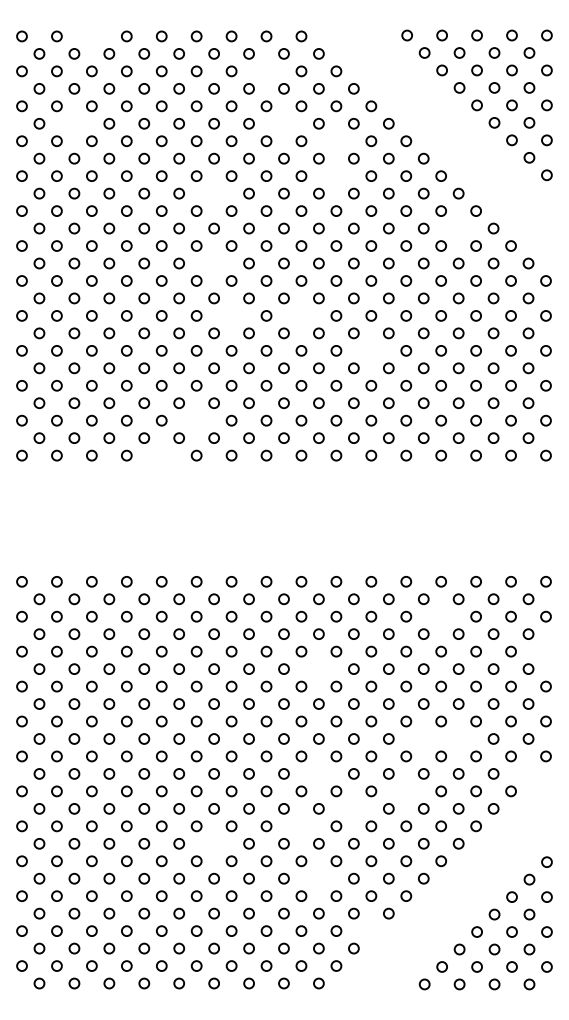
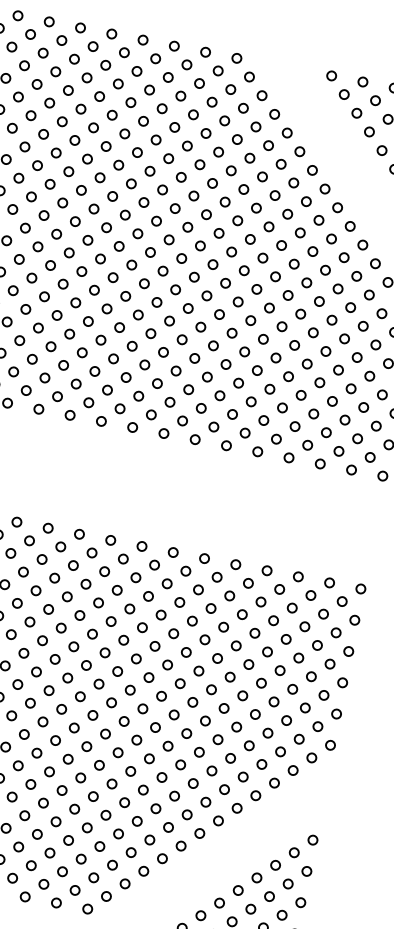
circle: (91, 36) -> (48, 21), added
circle: (266, 71) -> (199, 83), added
circle: (74, 123) -> (18, 96), added
circle: (283, 123) -> (205, 133), added
circle: (336, 141) -> (249, 158), added
circle: (336, 175) -> (244, 188), added
circle: (213, 193) -> (130, 183), added
circle: (458, 228) -> (344, 257), added
circle: (213, 263) -> (118, 246), added
circle: (231, 315) -> (125, 295), added
circle: (301, 315) -> (188, 308), added
circle: (371, 350) -> (244, 351), added
circle: (196, 420) -> (76, 383), added
circle: (161, 455) -> (38, 409), added
circle: (440, 616) -> (260, 601), added
circle: (545, 651) -> (348, 651), added
circle: (318, 668) -> (142, 627), added
circle: (423, 738) -> (223, 707), added
circle: (458, 738) -> (255, 714), added
circle: (318, 773) -> (123, 721), added
circle: (528, 773) -> (311, 757), added
circle: (406, 791) -> (199, 752), added
circle: (353, 808) -> (149, 758), added
circle: (301, 826) -> (99, 765), added
circle: (213, 843) -> (17, 765), added
circle: (318, 878) -> (105, 815), added
circle: (371, 930) -> (144, 870), added

